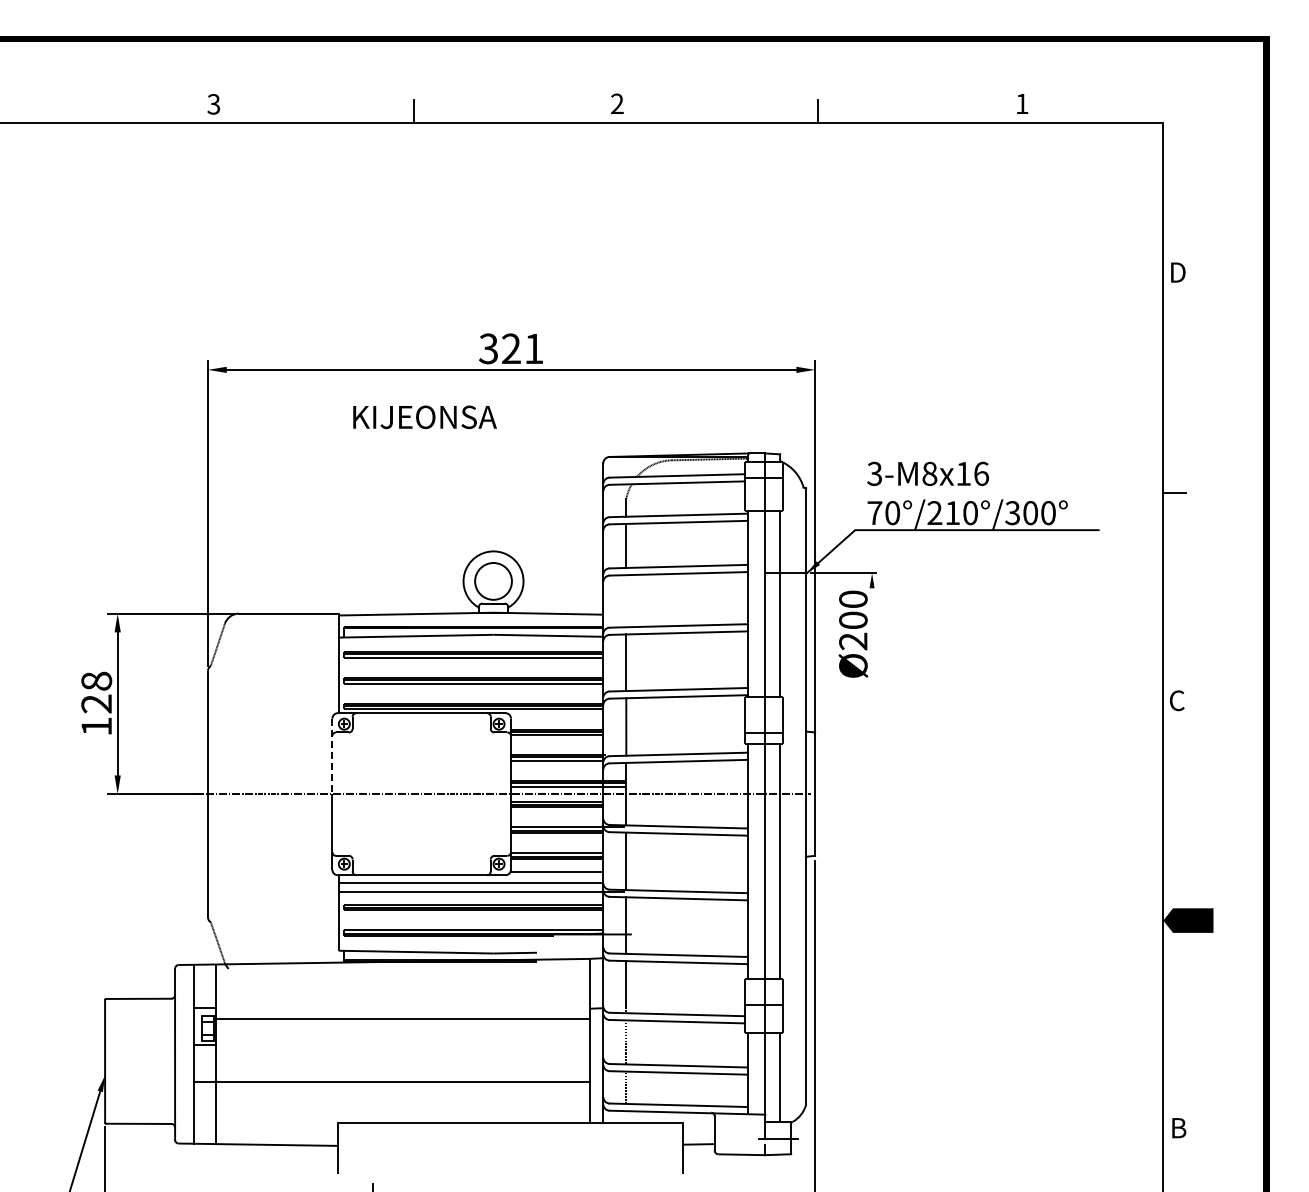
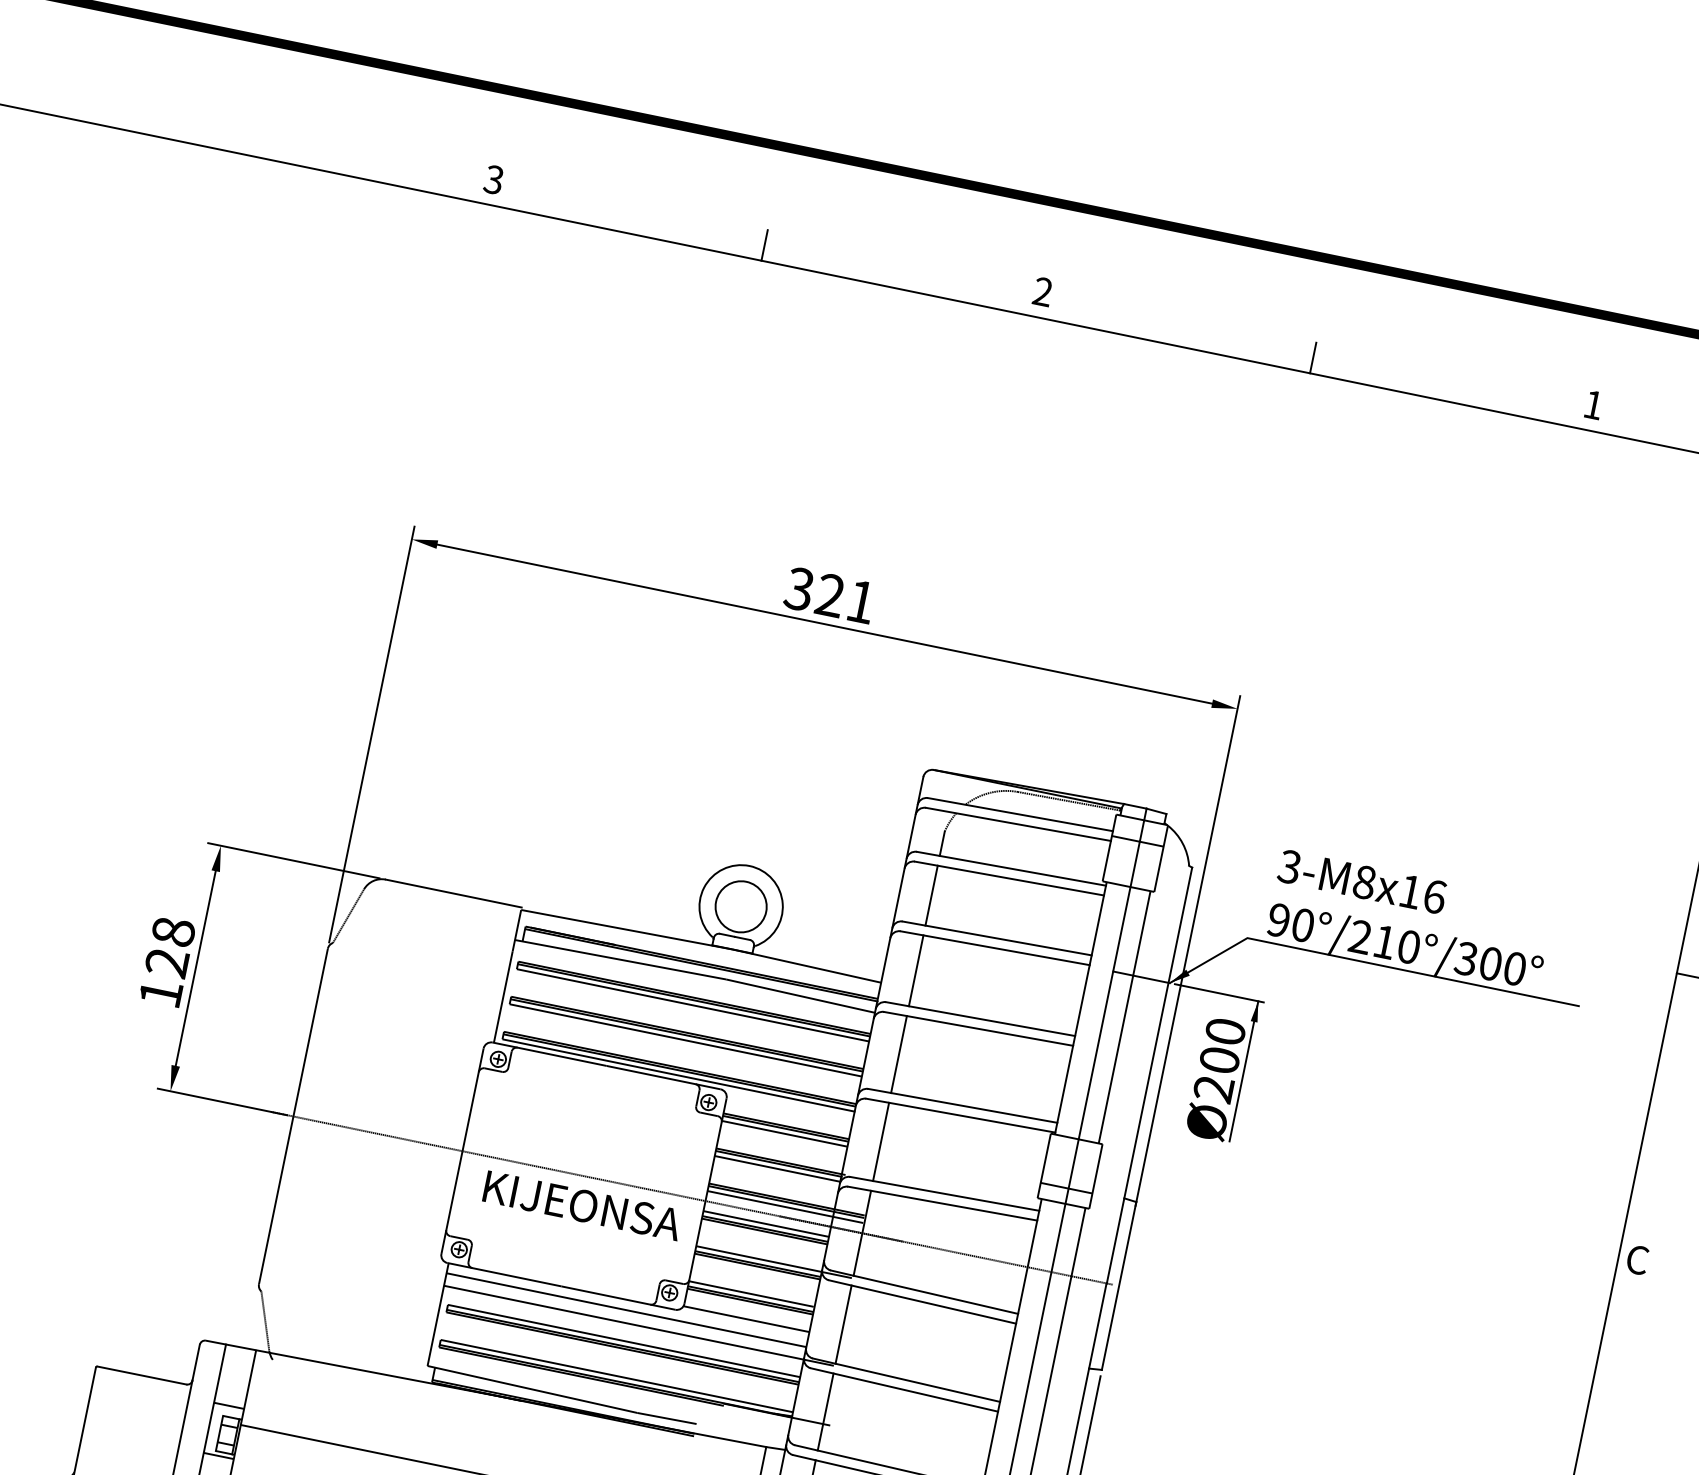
text: (424, 417) -> (581, 1205), moved
text: (874, 513) -> (1278, 920), 70°/210° -> 90°/210°
line: (626, 601) -> (916, 971), added
line: (872, 624) -> (1244, 1071), added
line: (332, 756) -> (473, 1099), dashed -> solid

